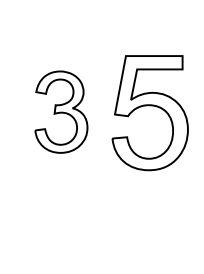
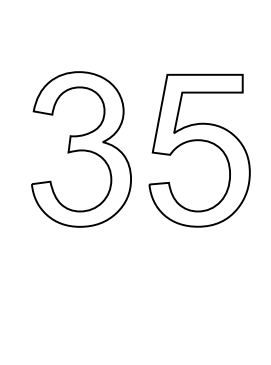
part: (61, 112) -> (81, 149), size x1.43

